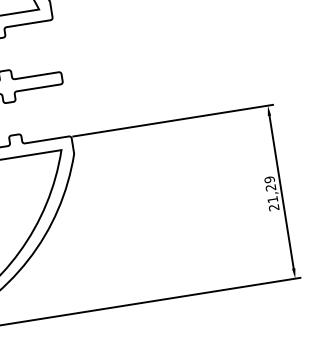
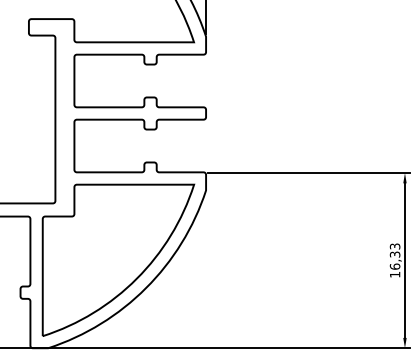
text: (271, 193) -> (394, 260), 21,29 -> 16,33

